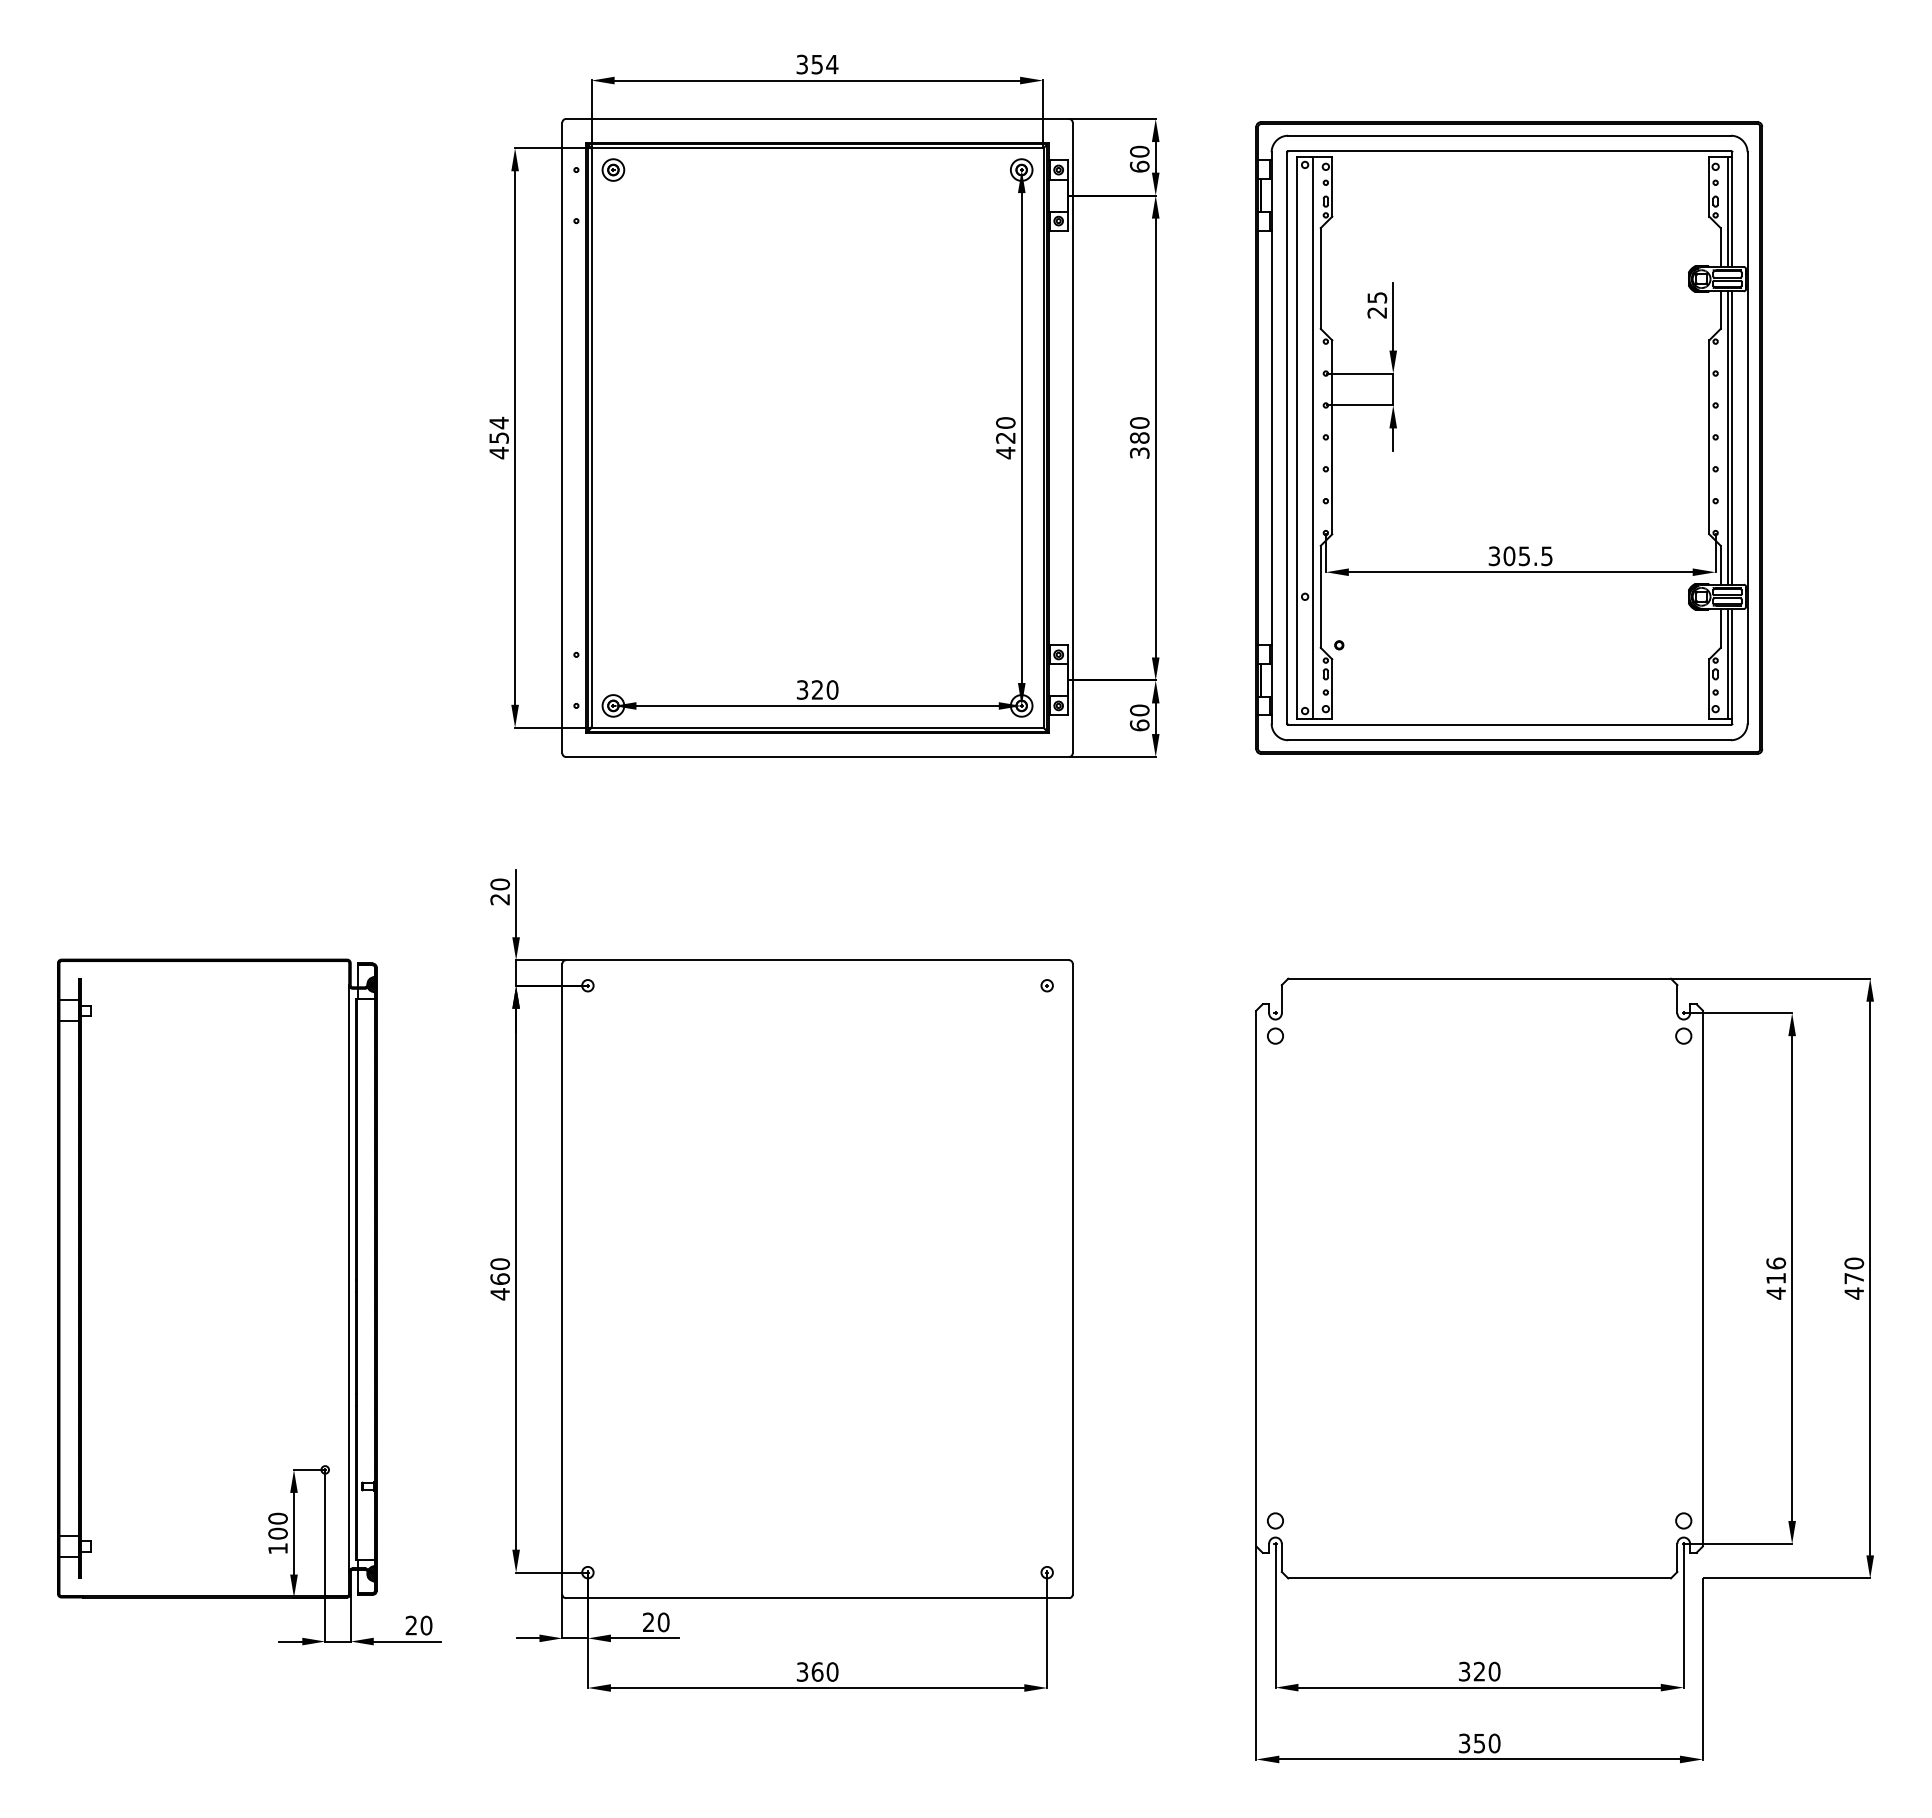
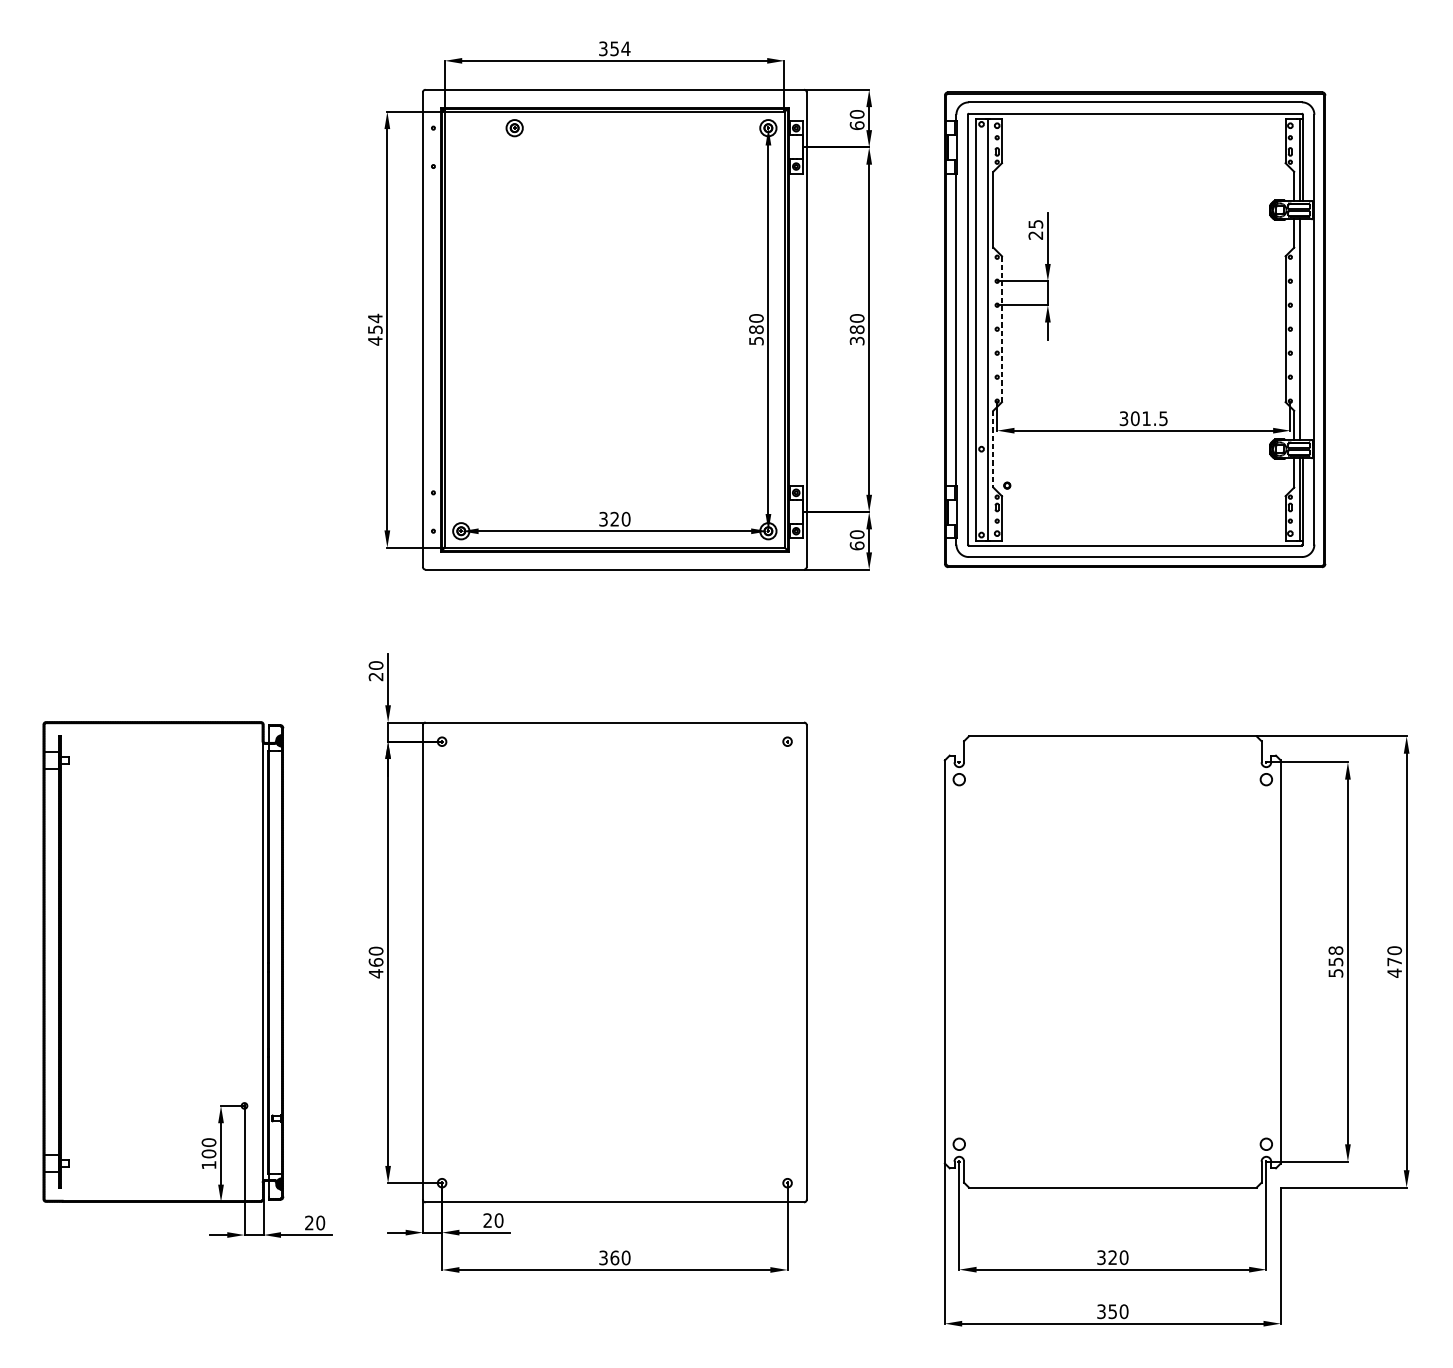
part: (613, 169) -> (514, 127), moved
line: (1332, 437) -> (1002, 329), solid -> dashed
line: (1732, 437) -> (1303, 329), removed
text: (1005, 445) -> (756, 335), 420 -> 580
text: (1523, 556) -> (1145, 418), 305.5 -> 301.5
line: (1320, 597) -> (993, 449), solid -> dashed
text: (1776, 1278) -> (1336, 961), 416 -> 558

